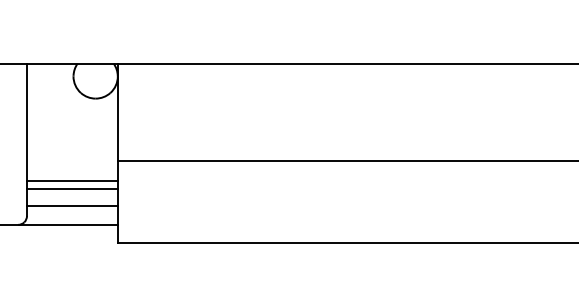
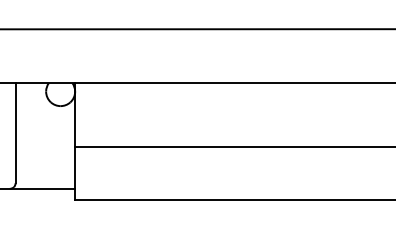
line: (72, 180) -> (45, 159), removed
line: (72, 189) -> (45, 165), removed
line: (72, 206) -> (45, 176), removed

